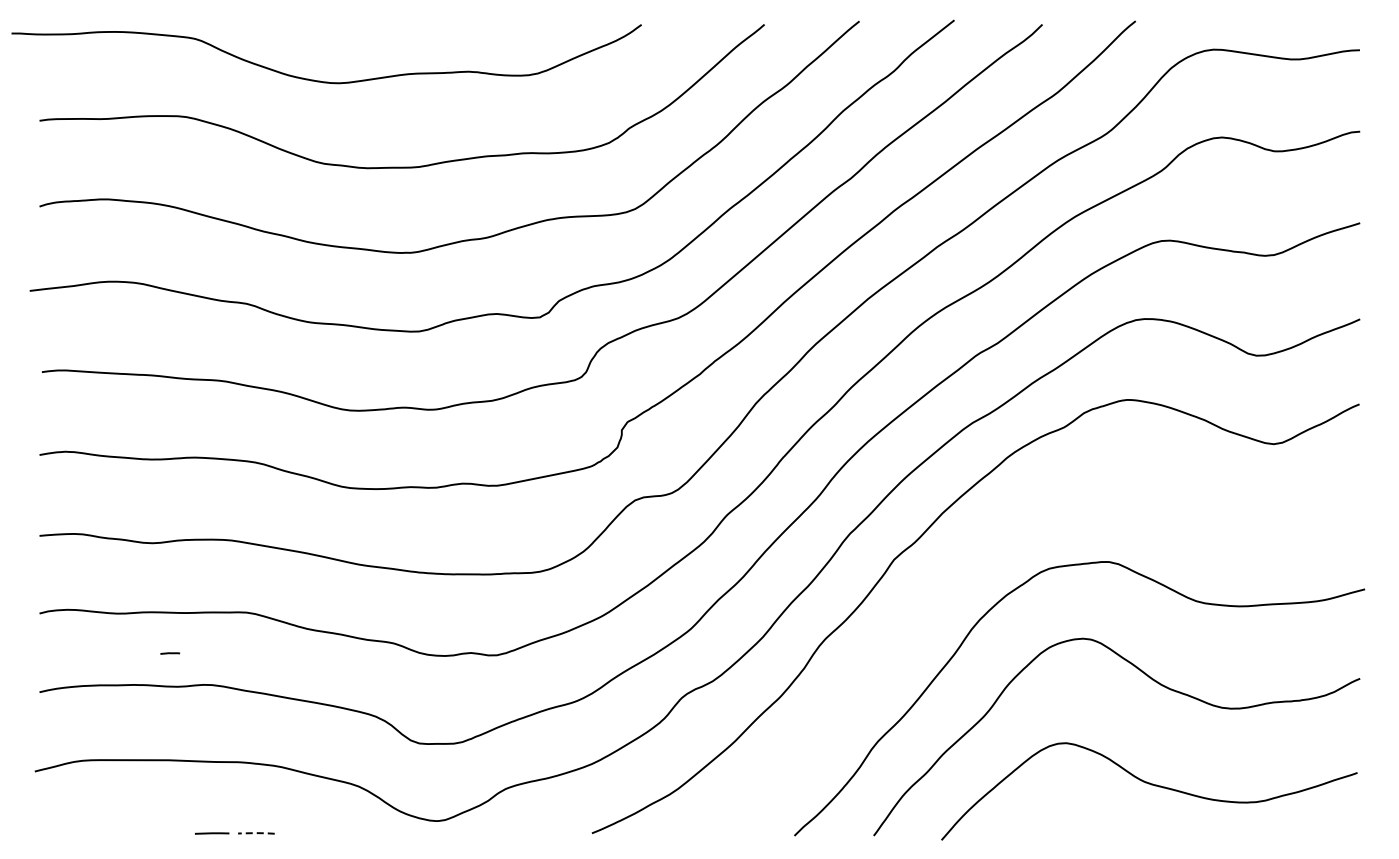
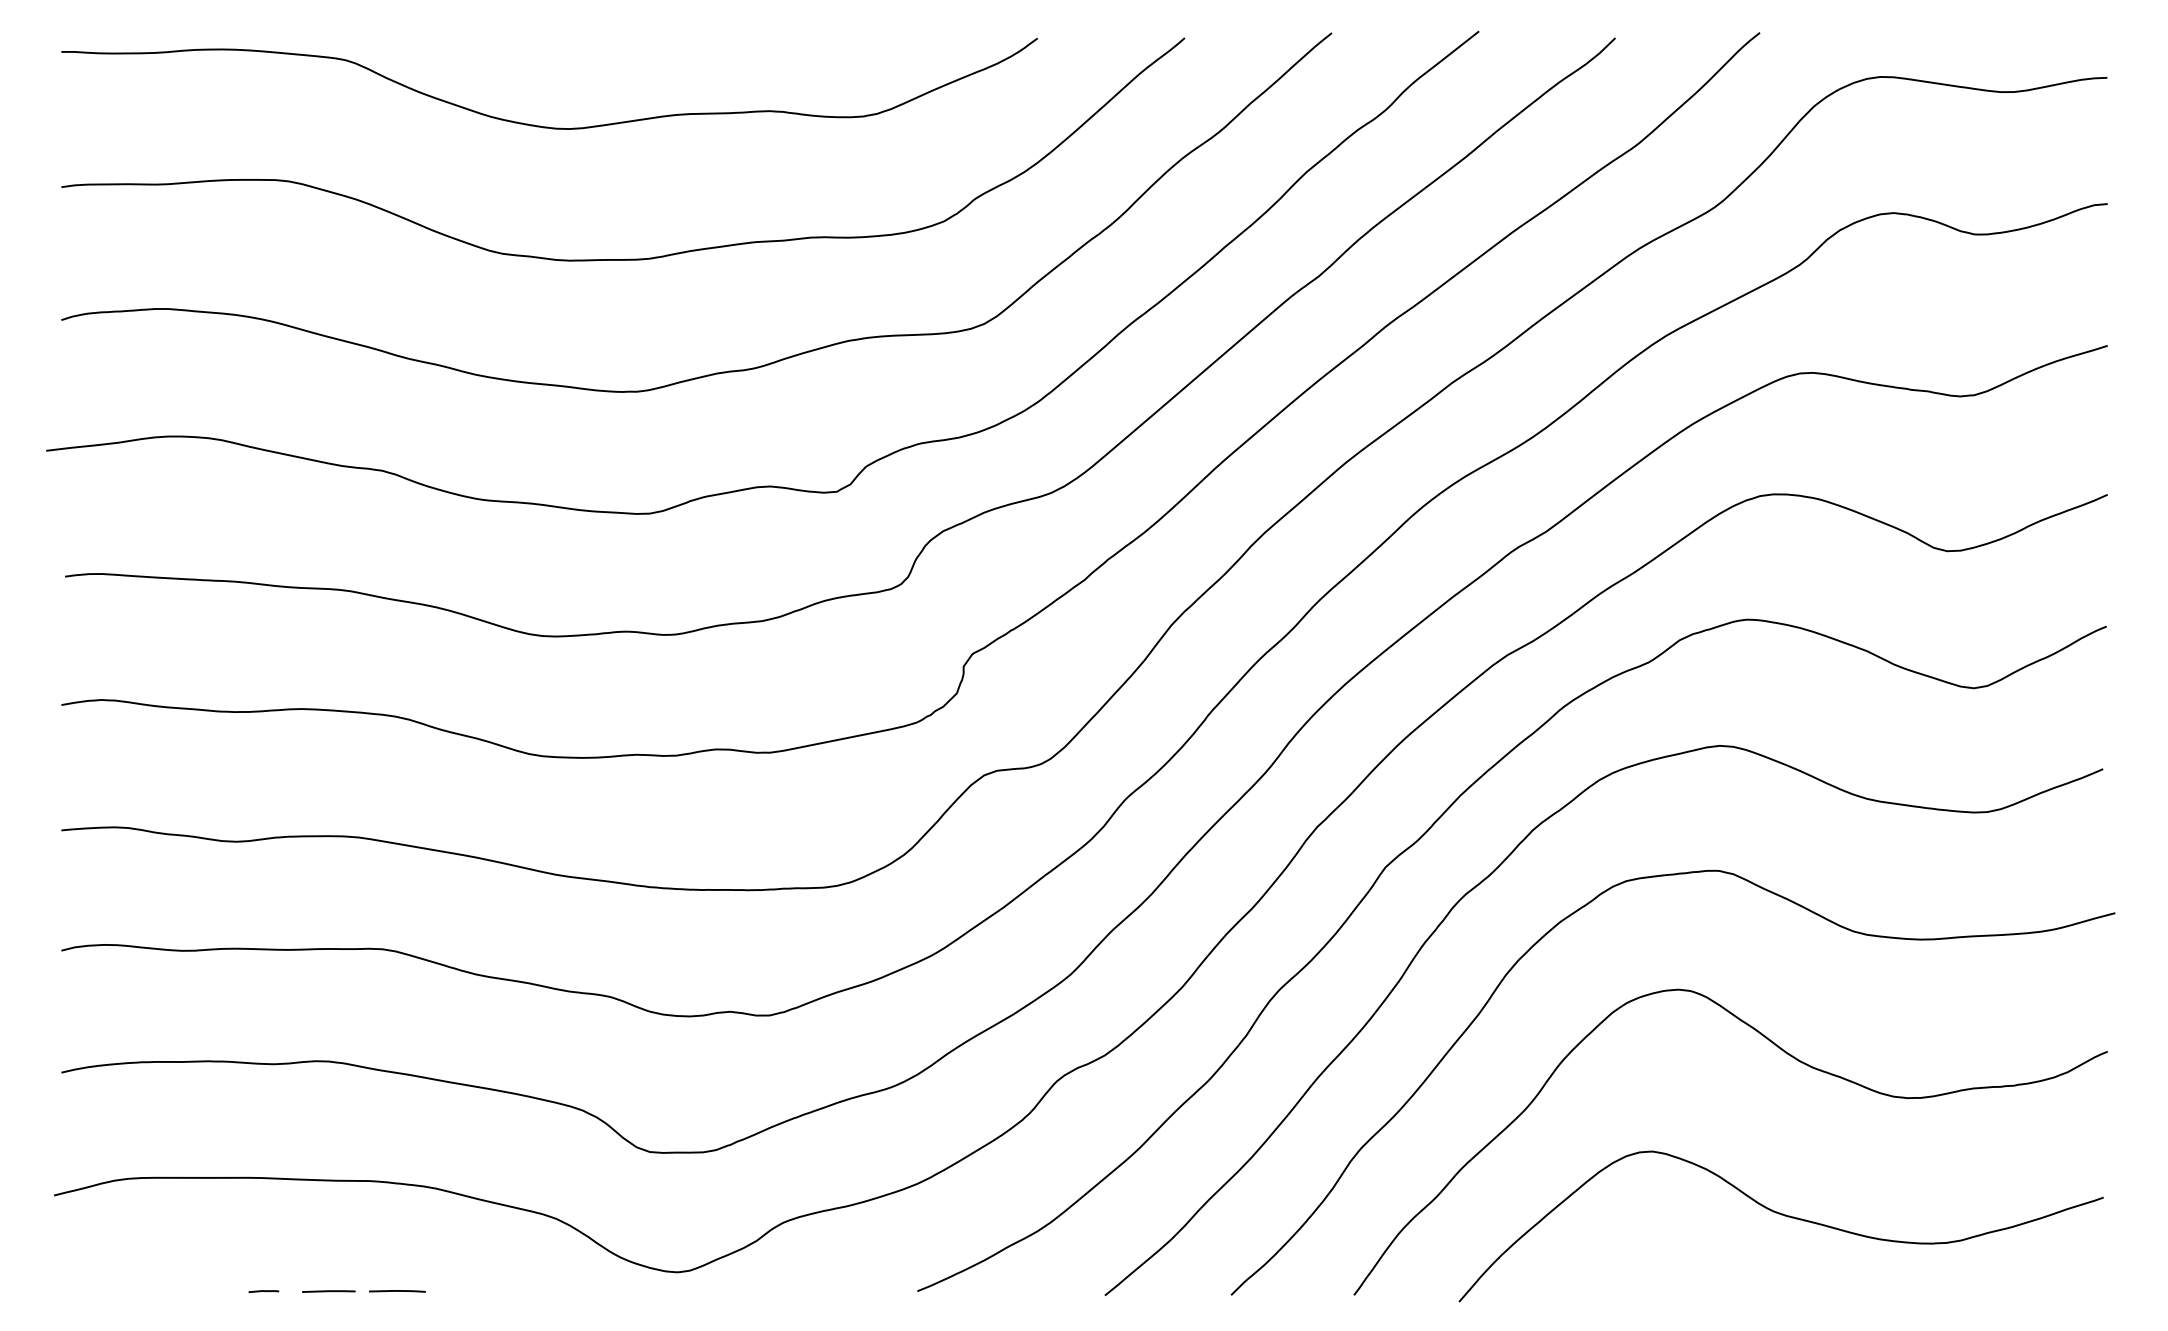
curve: (320, 80) -> (540, 124), moved
curve: (961, 566) -> (1489, 877), added
line: (169, 653) -> (262, 1291), moved
line: (256, 833) -> (397, 1291), dashed -> solid

